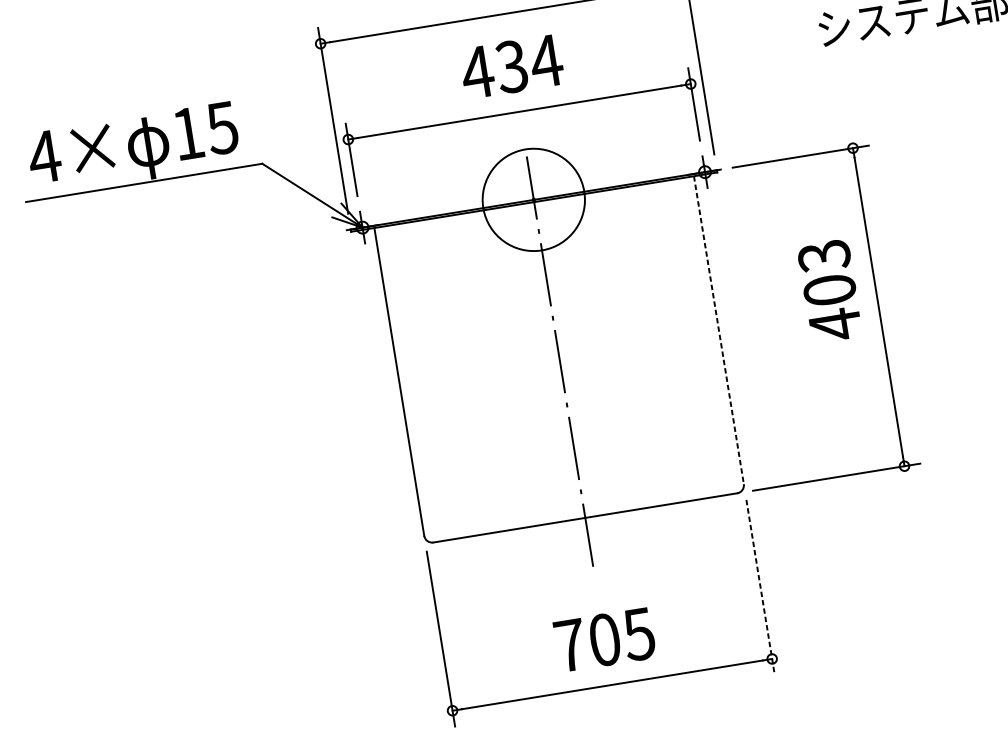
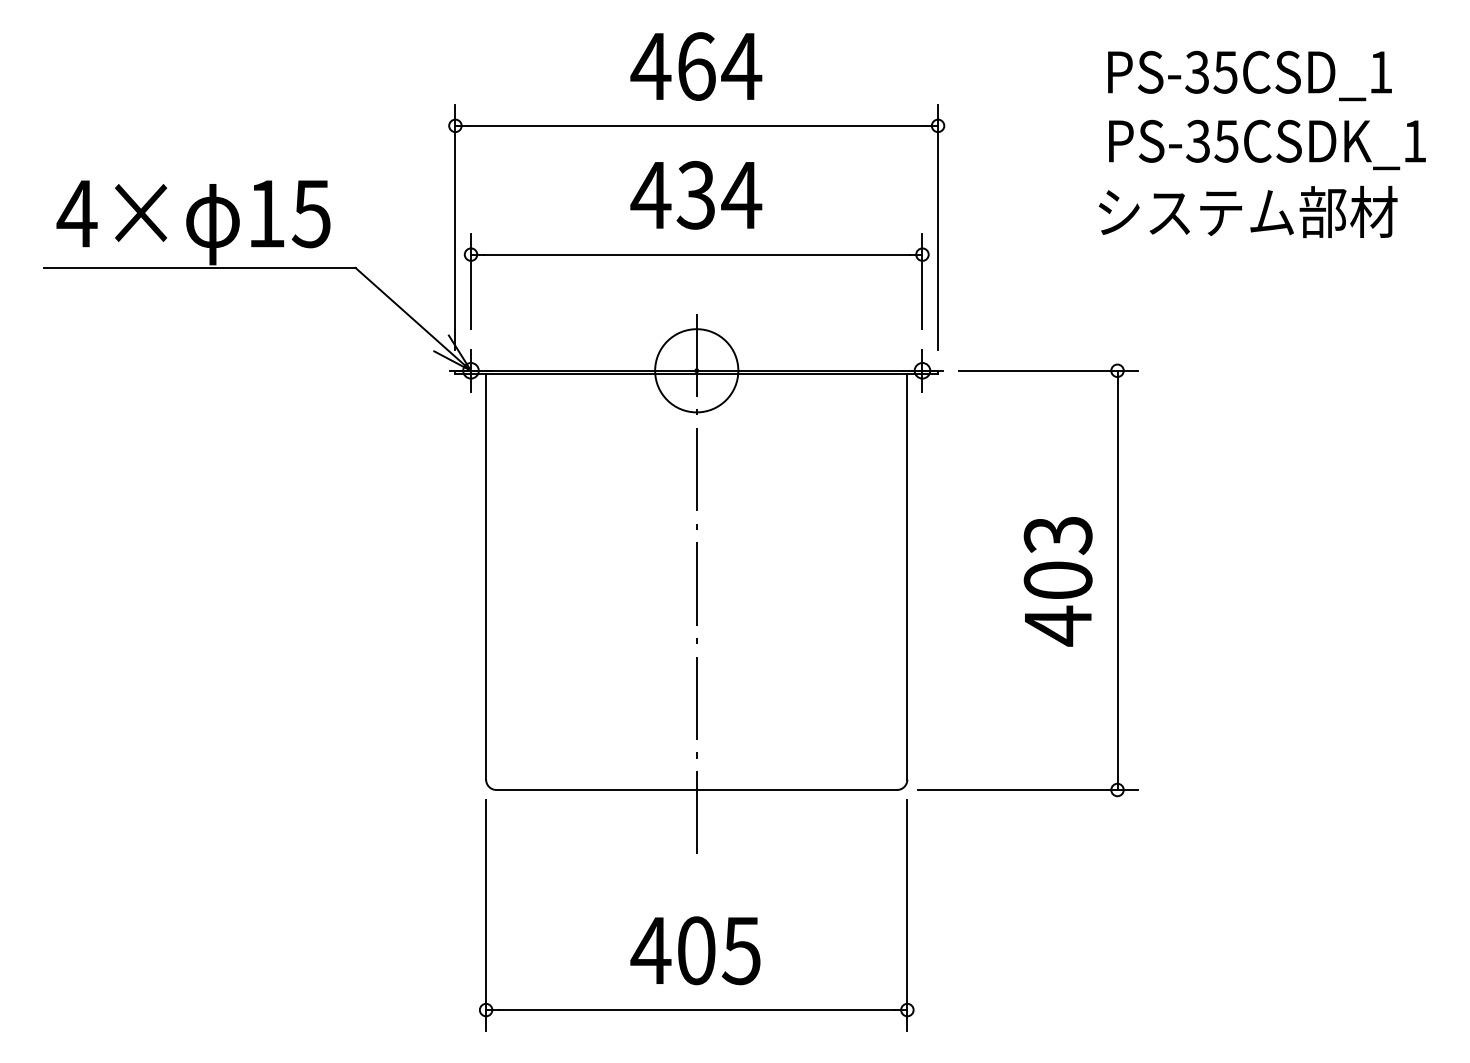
circle: (533, 199) -> (696, 370), size x0.62
text: (829, 291) -> (1057, 581), moved
line: (718, 330) -> (907, 576), dashed -> solid
line: (760, 587) -> (907, 916), dashed -> solid
text: (569, 645) -> (650, 950), 705 -> 405

